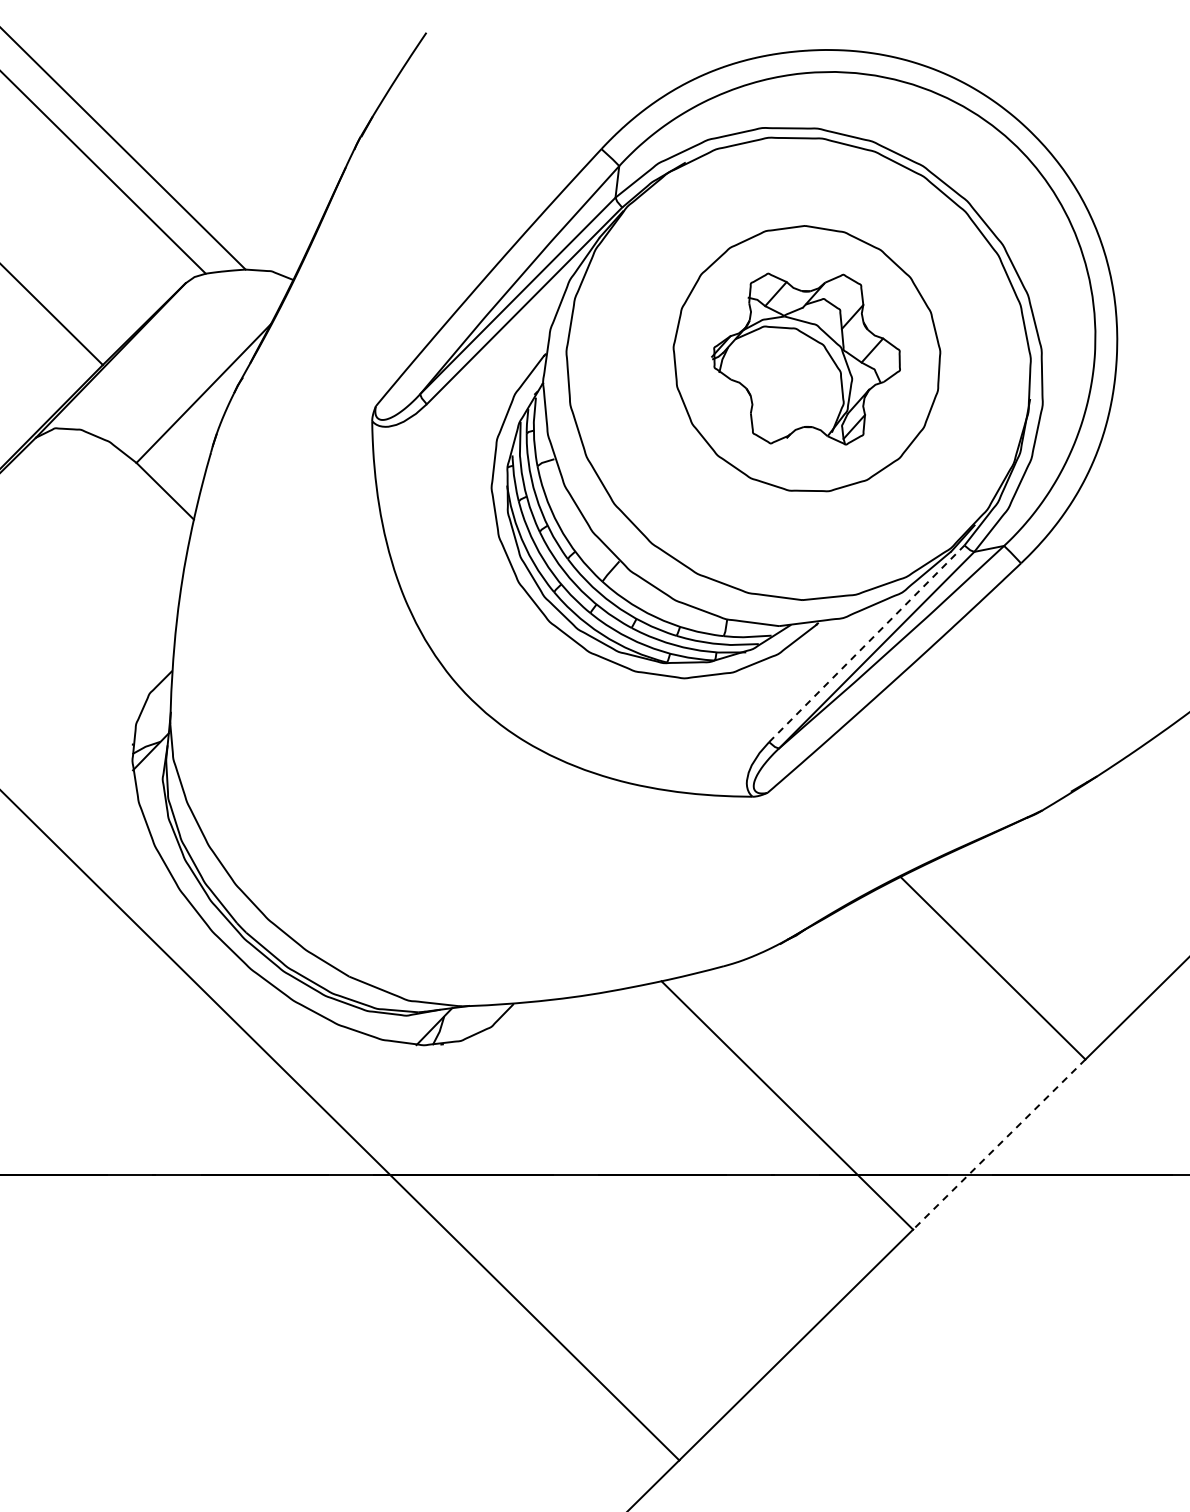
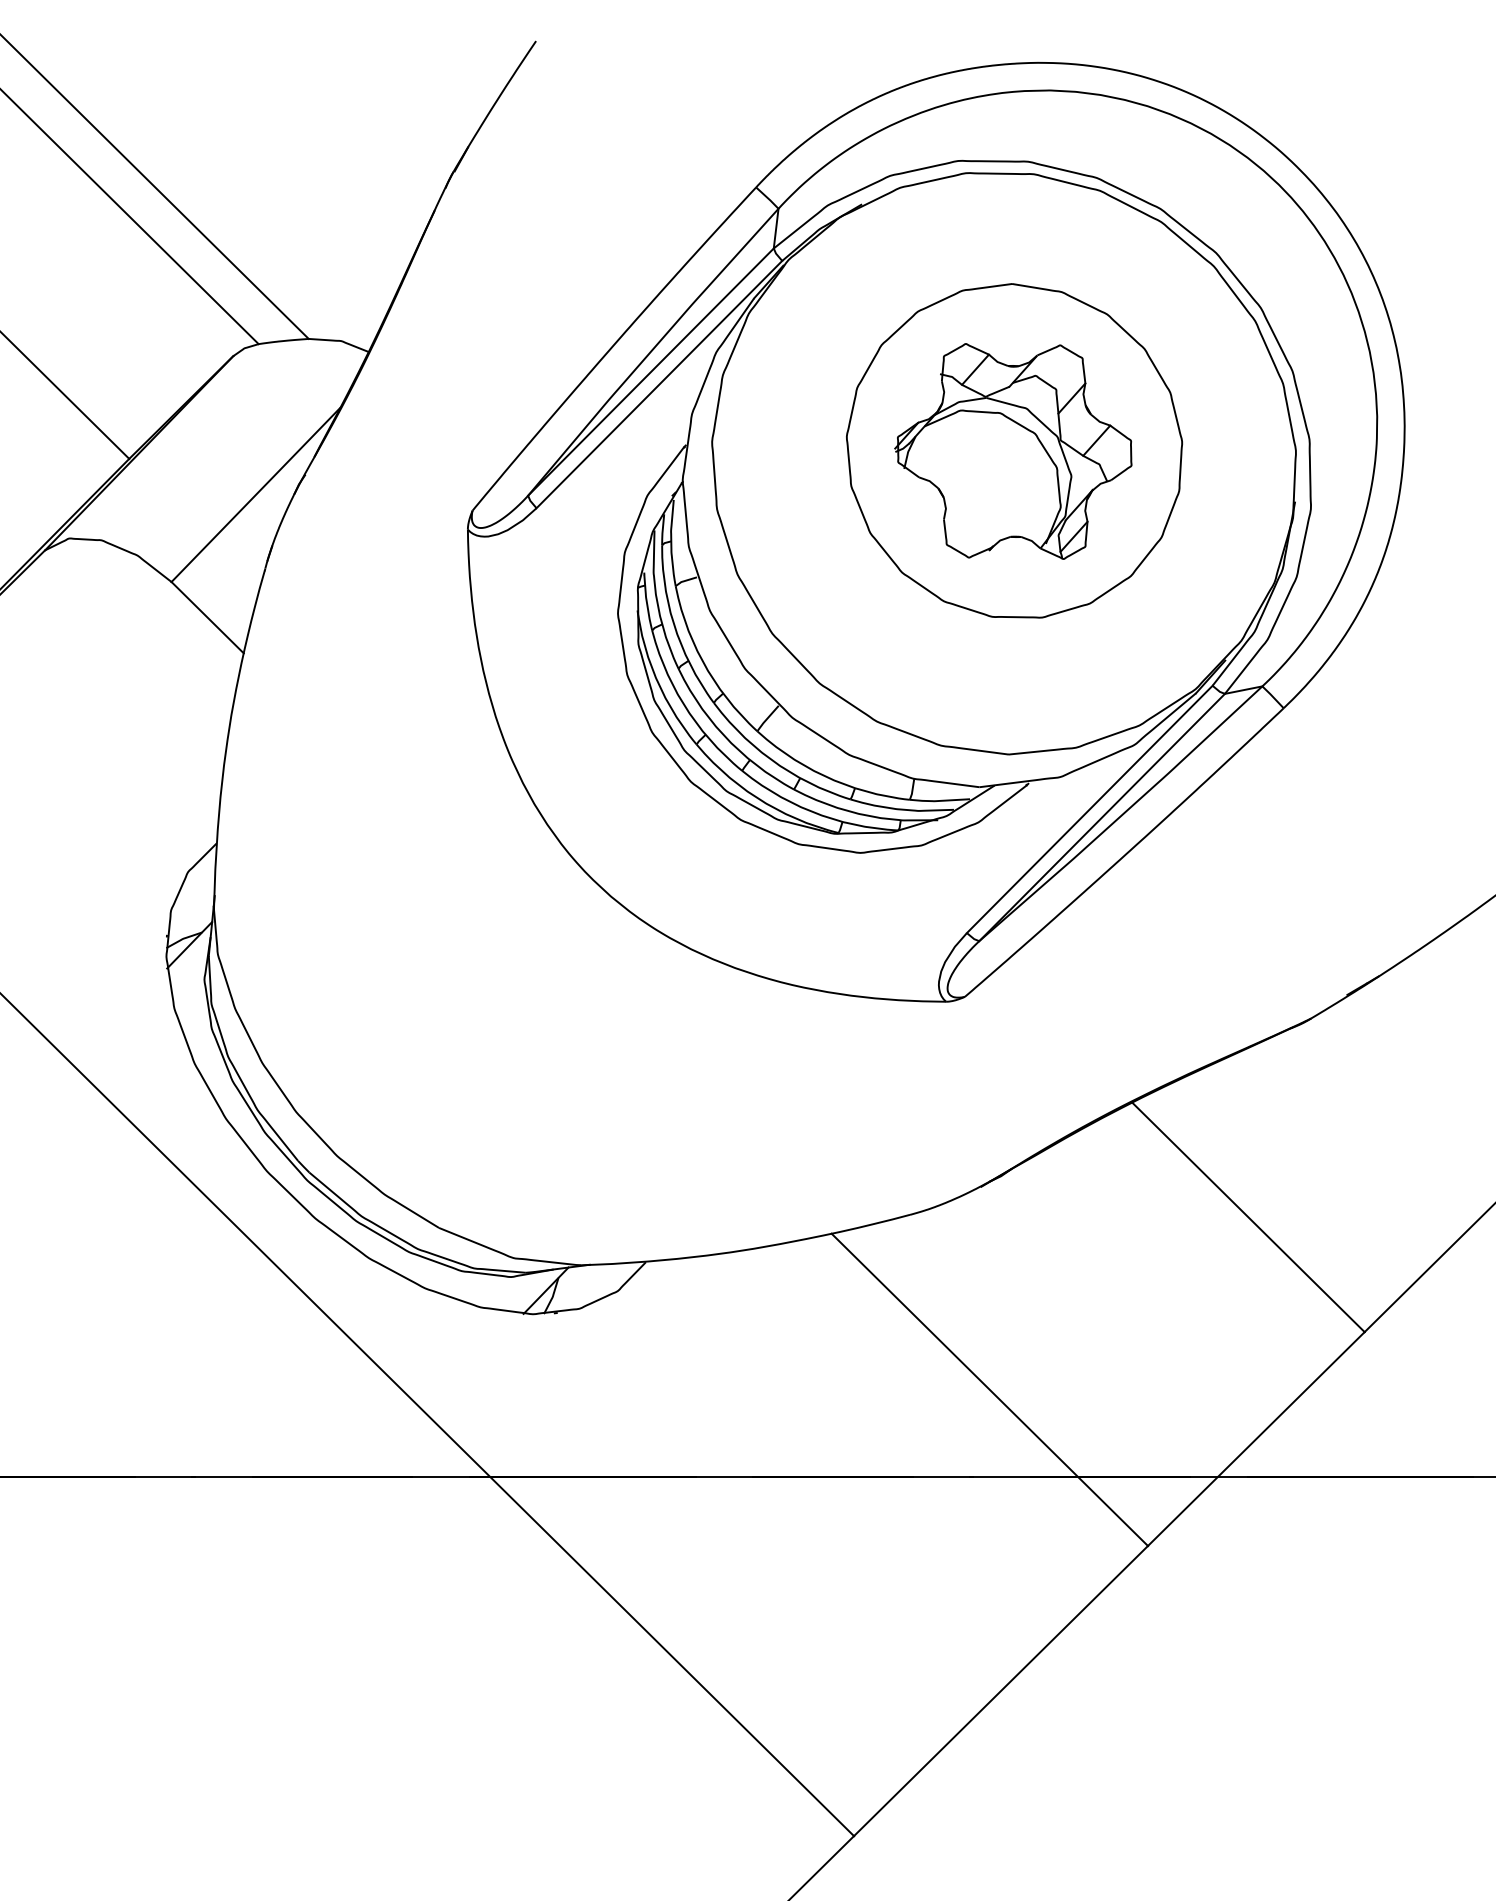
line: (866, 643) -> (1089, 809), dashed -> solid
line: (998, 1144) -> (1255, 1438), dashed -> solid

